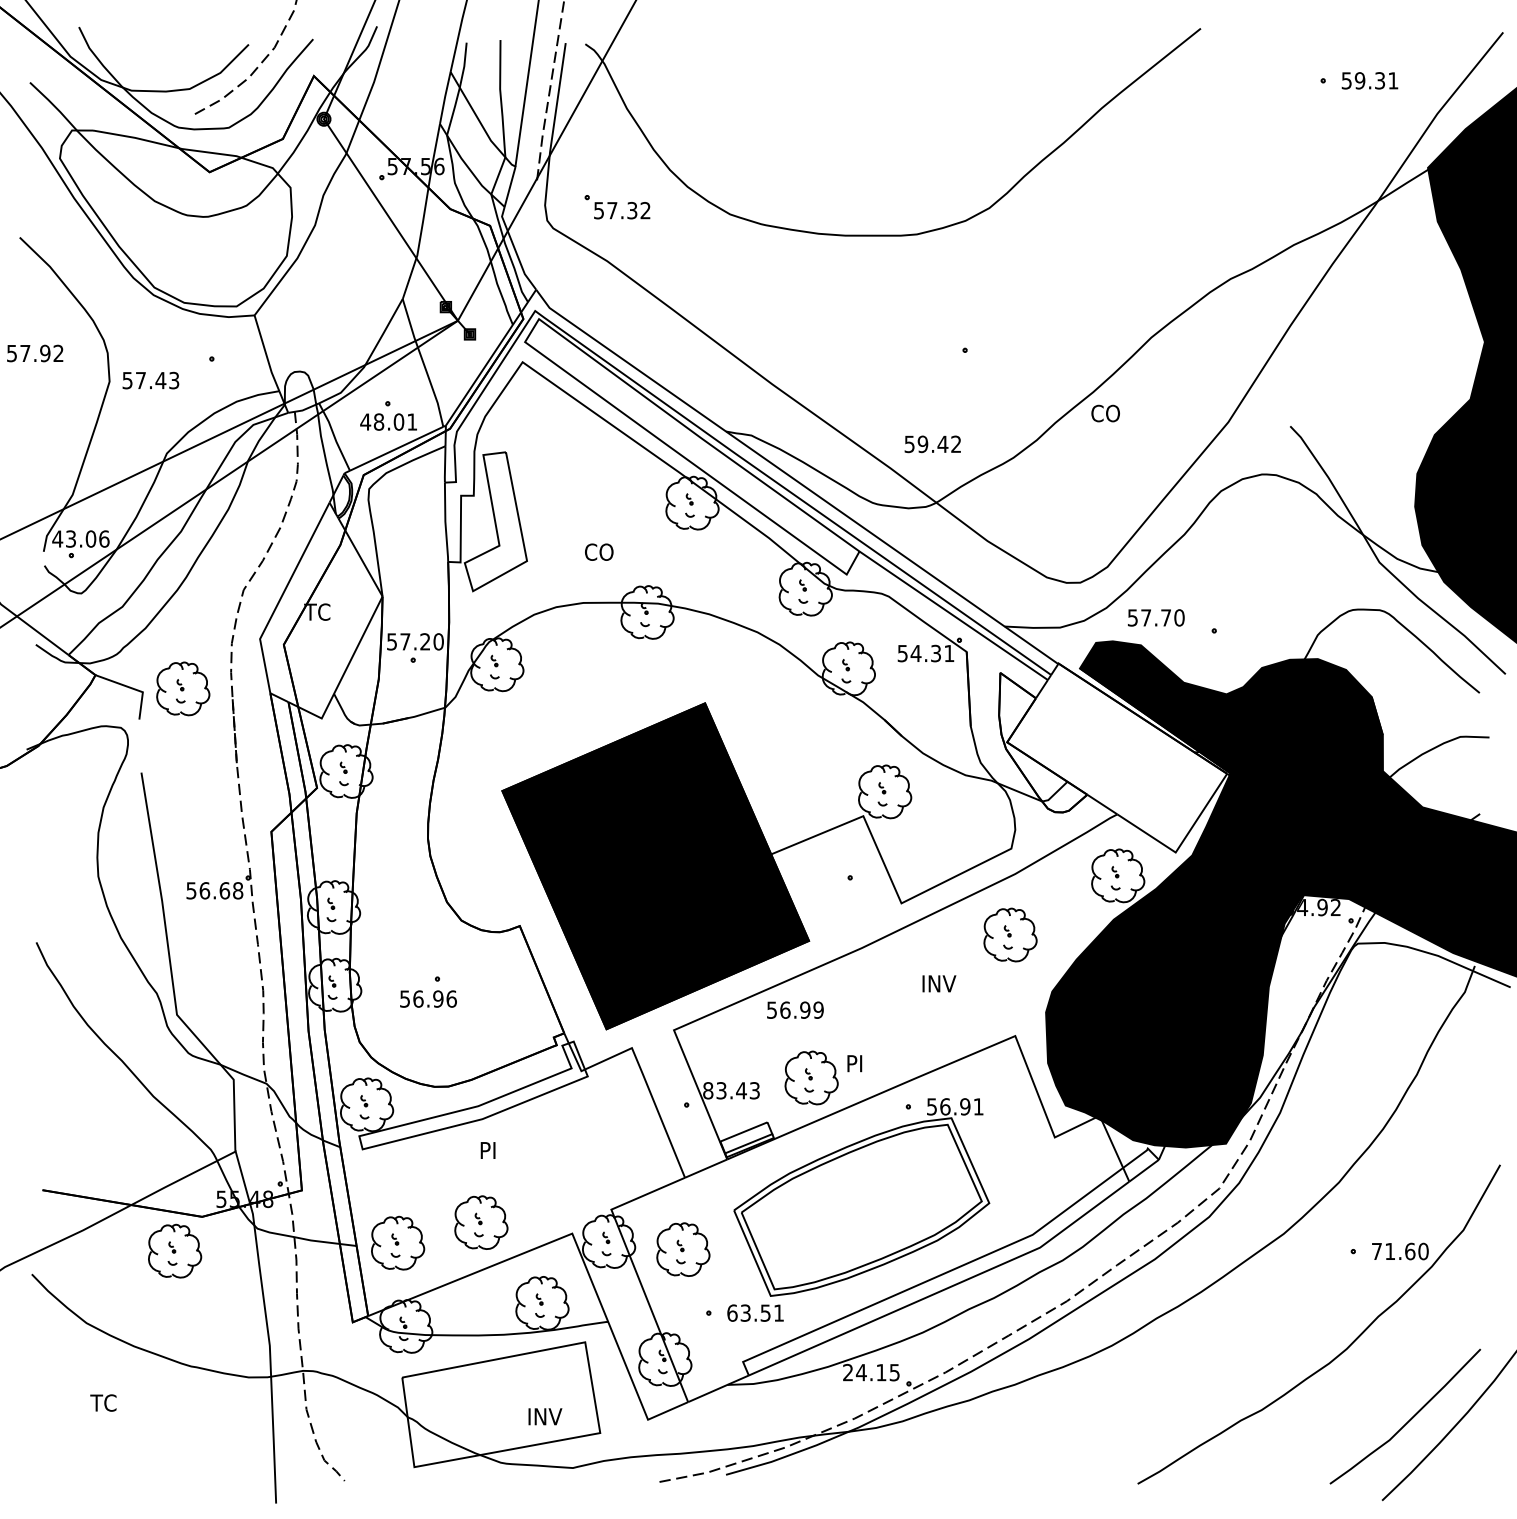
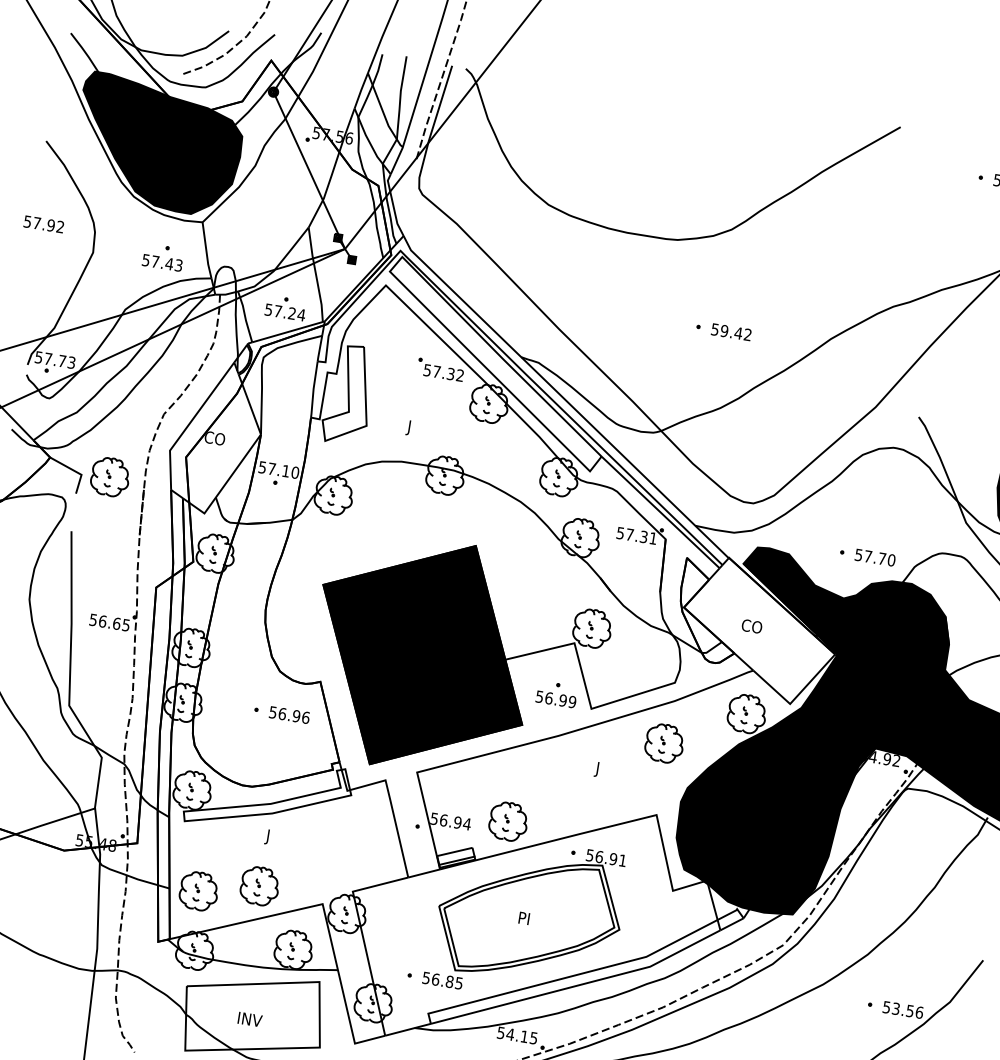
part: (617, 207) -> (440, 370), moved
fill: (175, 218) -> (157, 145), added
text: (150, 380) -> (162, 262), moved
text: (1105, 413) -> (751, 626), moved
text: (388, 421) -> (284, 312), 48.01 -> 57.24
text: (932, 444) -> (731, 332), moved
text: (80, 538) -> (55, 359), 43.06 -> 57.73
text: (597, 554) -> (416, 429), CO -> J
text: (318, 611) -> (214, 437), TC -> CO
text: (1156, 617) -> (875, 557), moved
text: (425, 641) -> (286, 471), 57.20 -> 57.10
text: (915, 653) -> (629, 534), 54.31 -> 57.31
text: (238, 890) -> (126, 625), 56.68 -> 56.65
text: (937, 985) -> (607, 770), INV -> J
text: (428, 998) -> (289, 714), moved
text: (795, 1009) -> (556, 699), moved
text: (854, 1063) -> (524, 918), moved
text: (731, 1090) -> (450, 821), 83.43 -> 56.94
text: (486, 1152) -> (271, 837), PI -> J
part: (683, 1249) -> (399, 927), removed
part: (175, 1250) -> (41, 871), removed
text: (1400, 1251) -> (903, 1010), 71.60 -> 53.56
text: (755, 1312) -> (442, 980), 63.51 -> 56.85
text: (847, 1372) -> (500, 1032), 24.15 -> 54.15
text: (545, 1416) -> (250, 1019), moved

